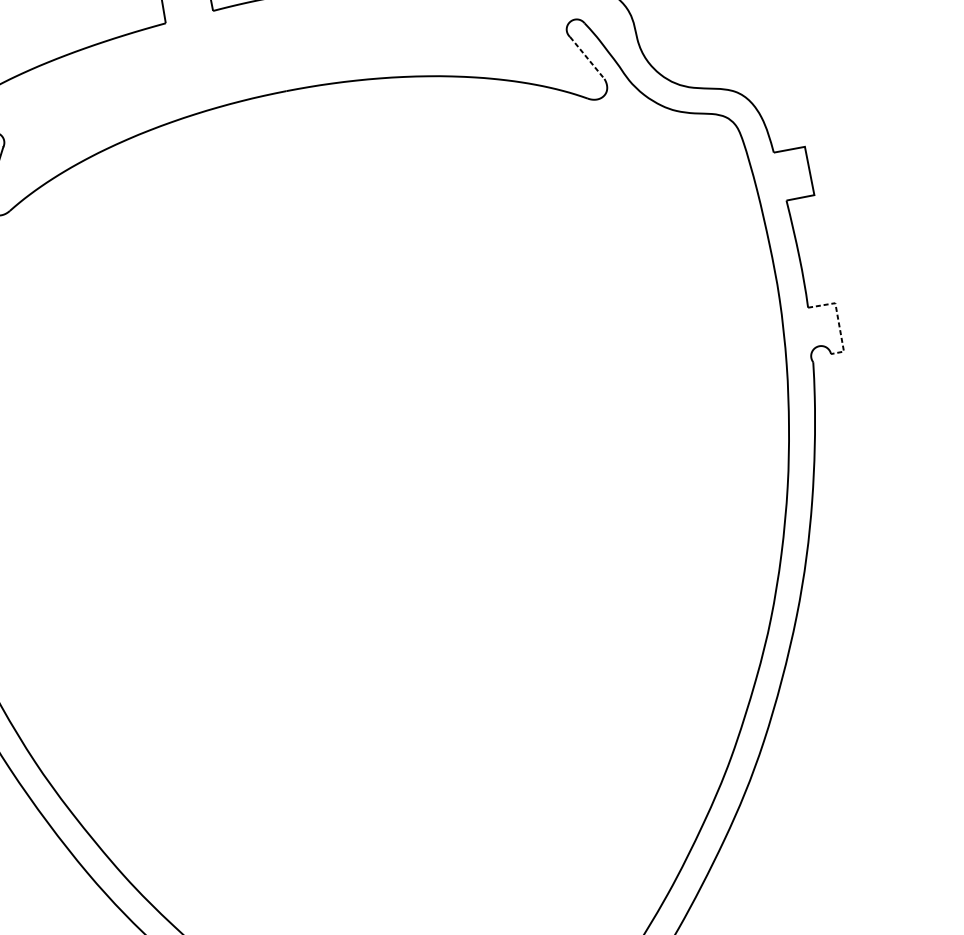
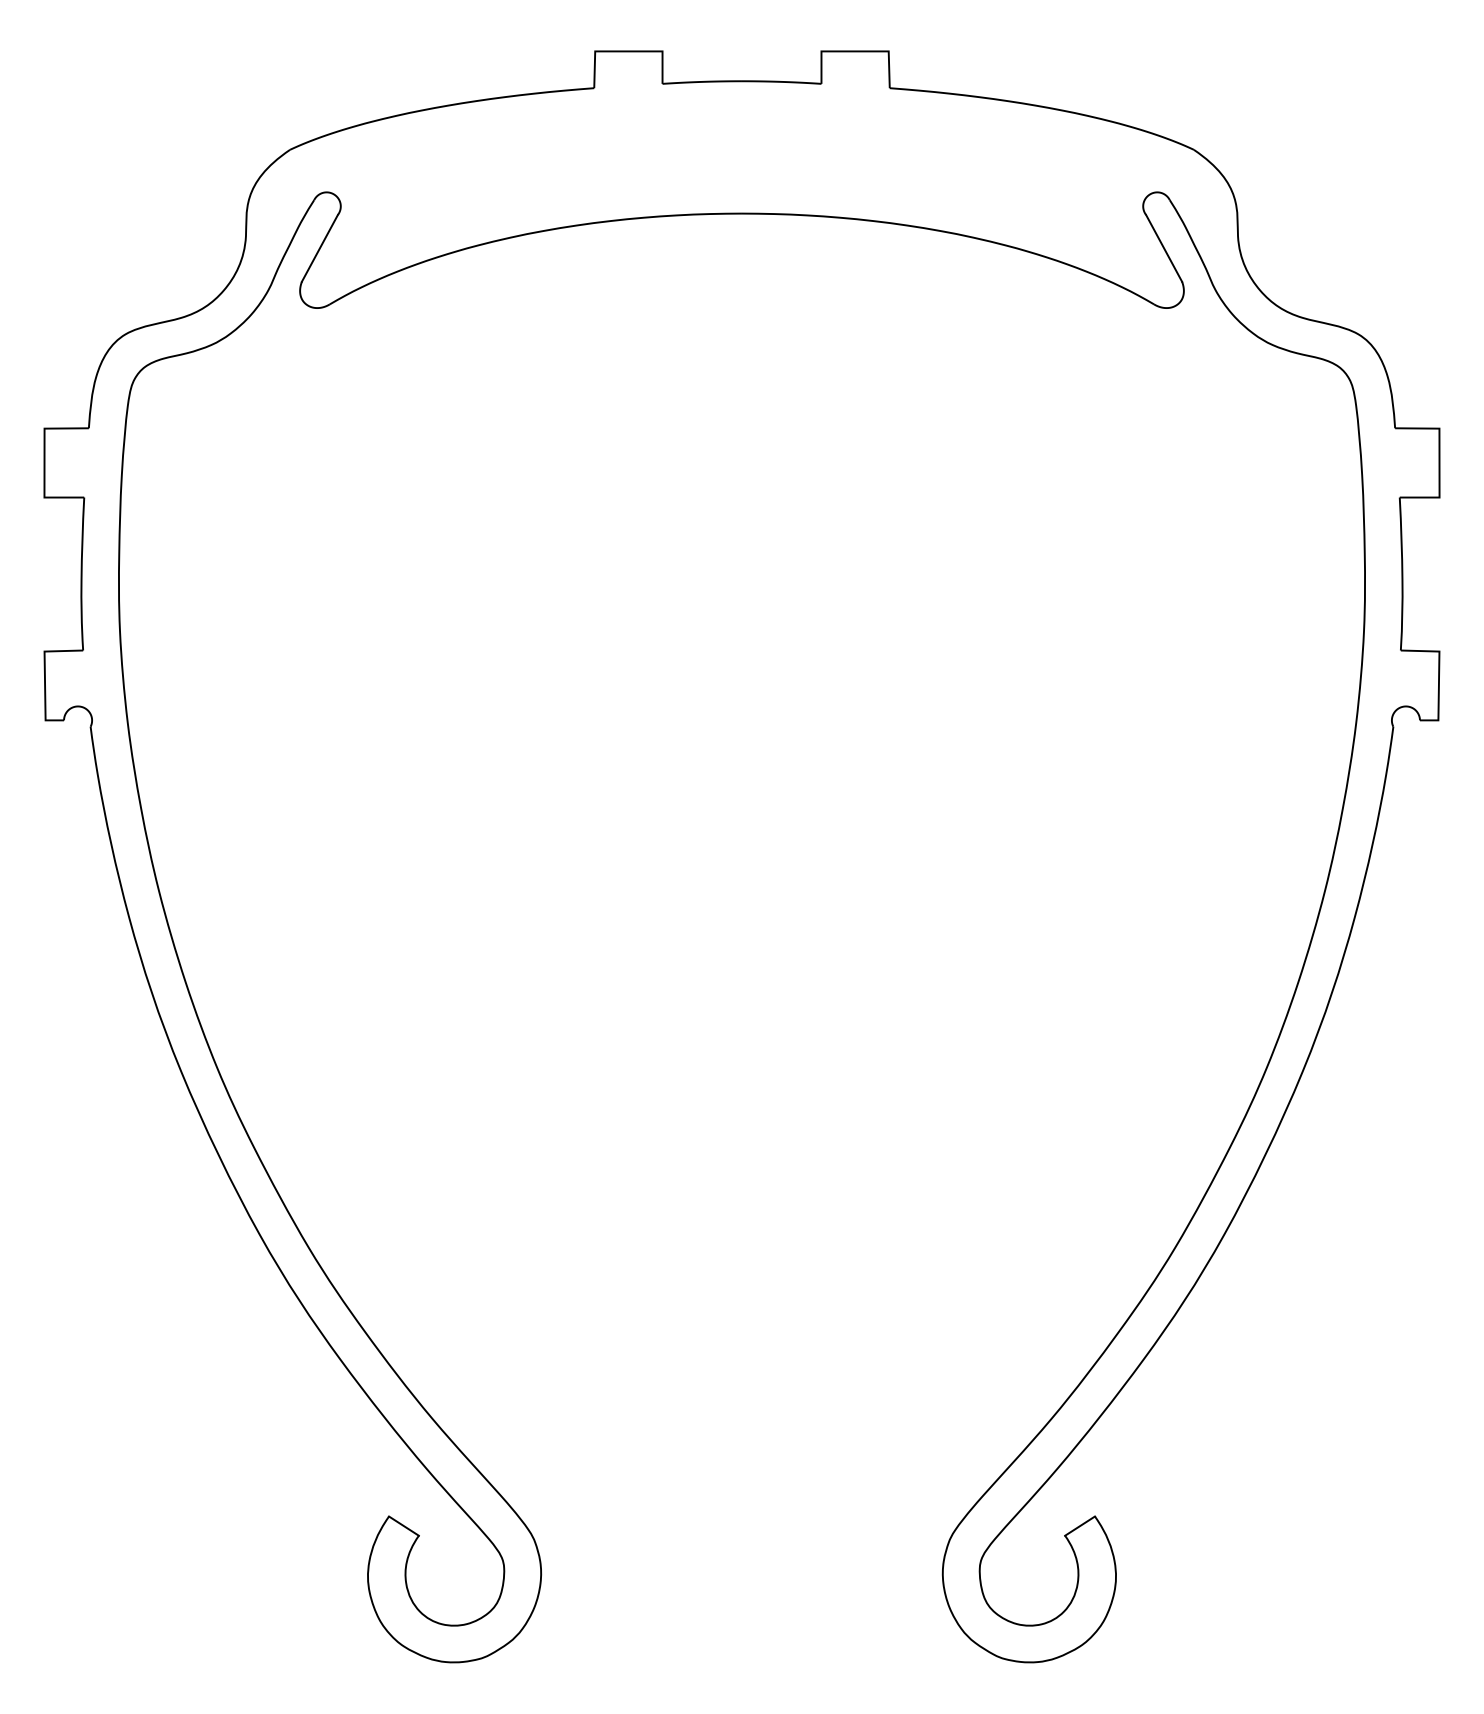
line: (587, 58) -> (1164, 248), dashed -> solid
line: (838, 320) -> (1439, 676), dashed -> solid

